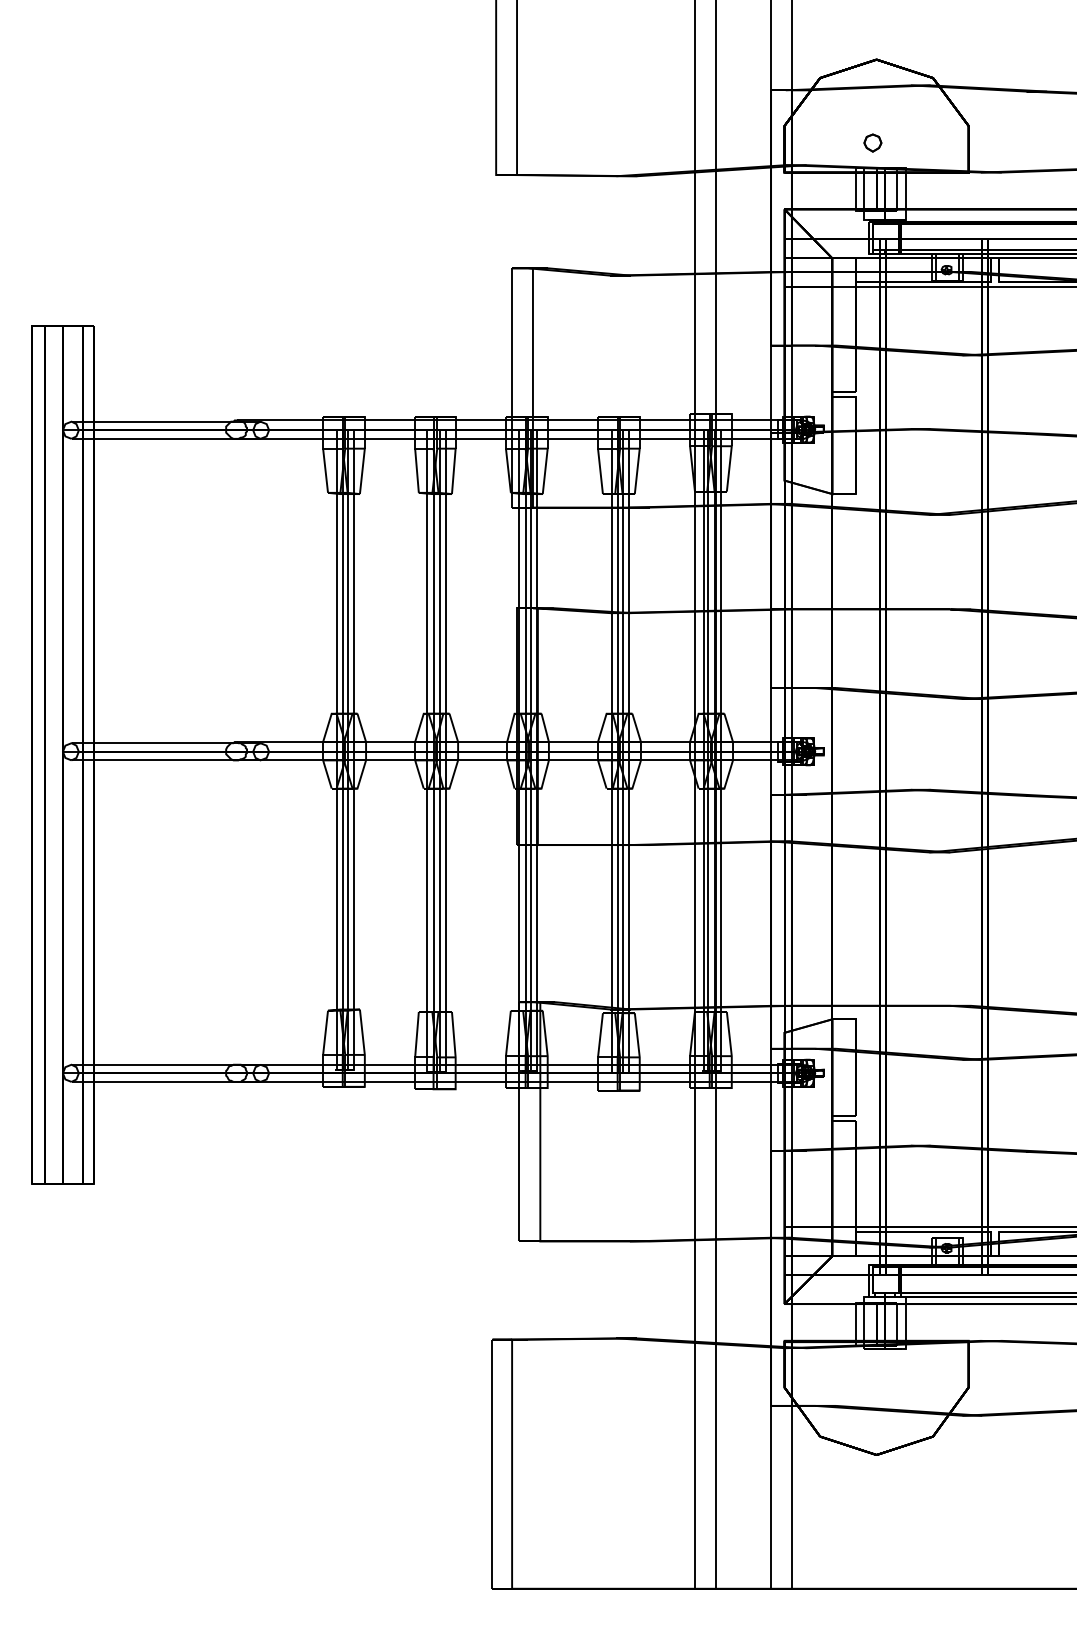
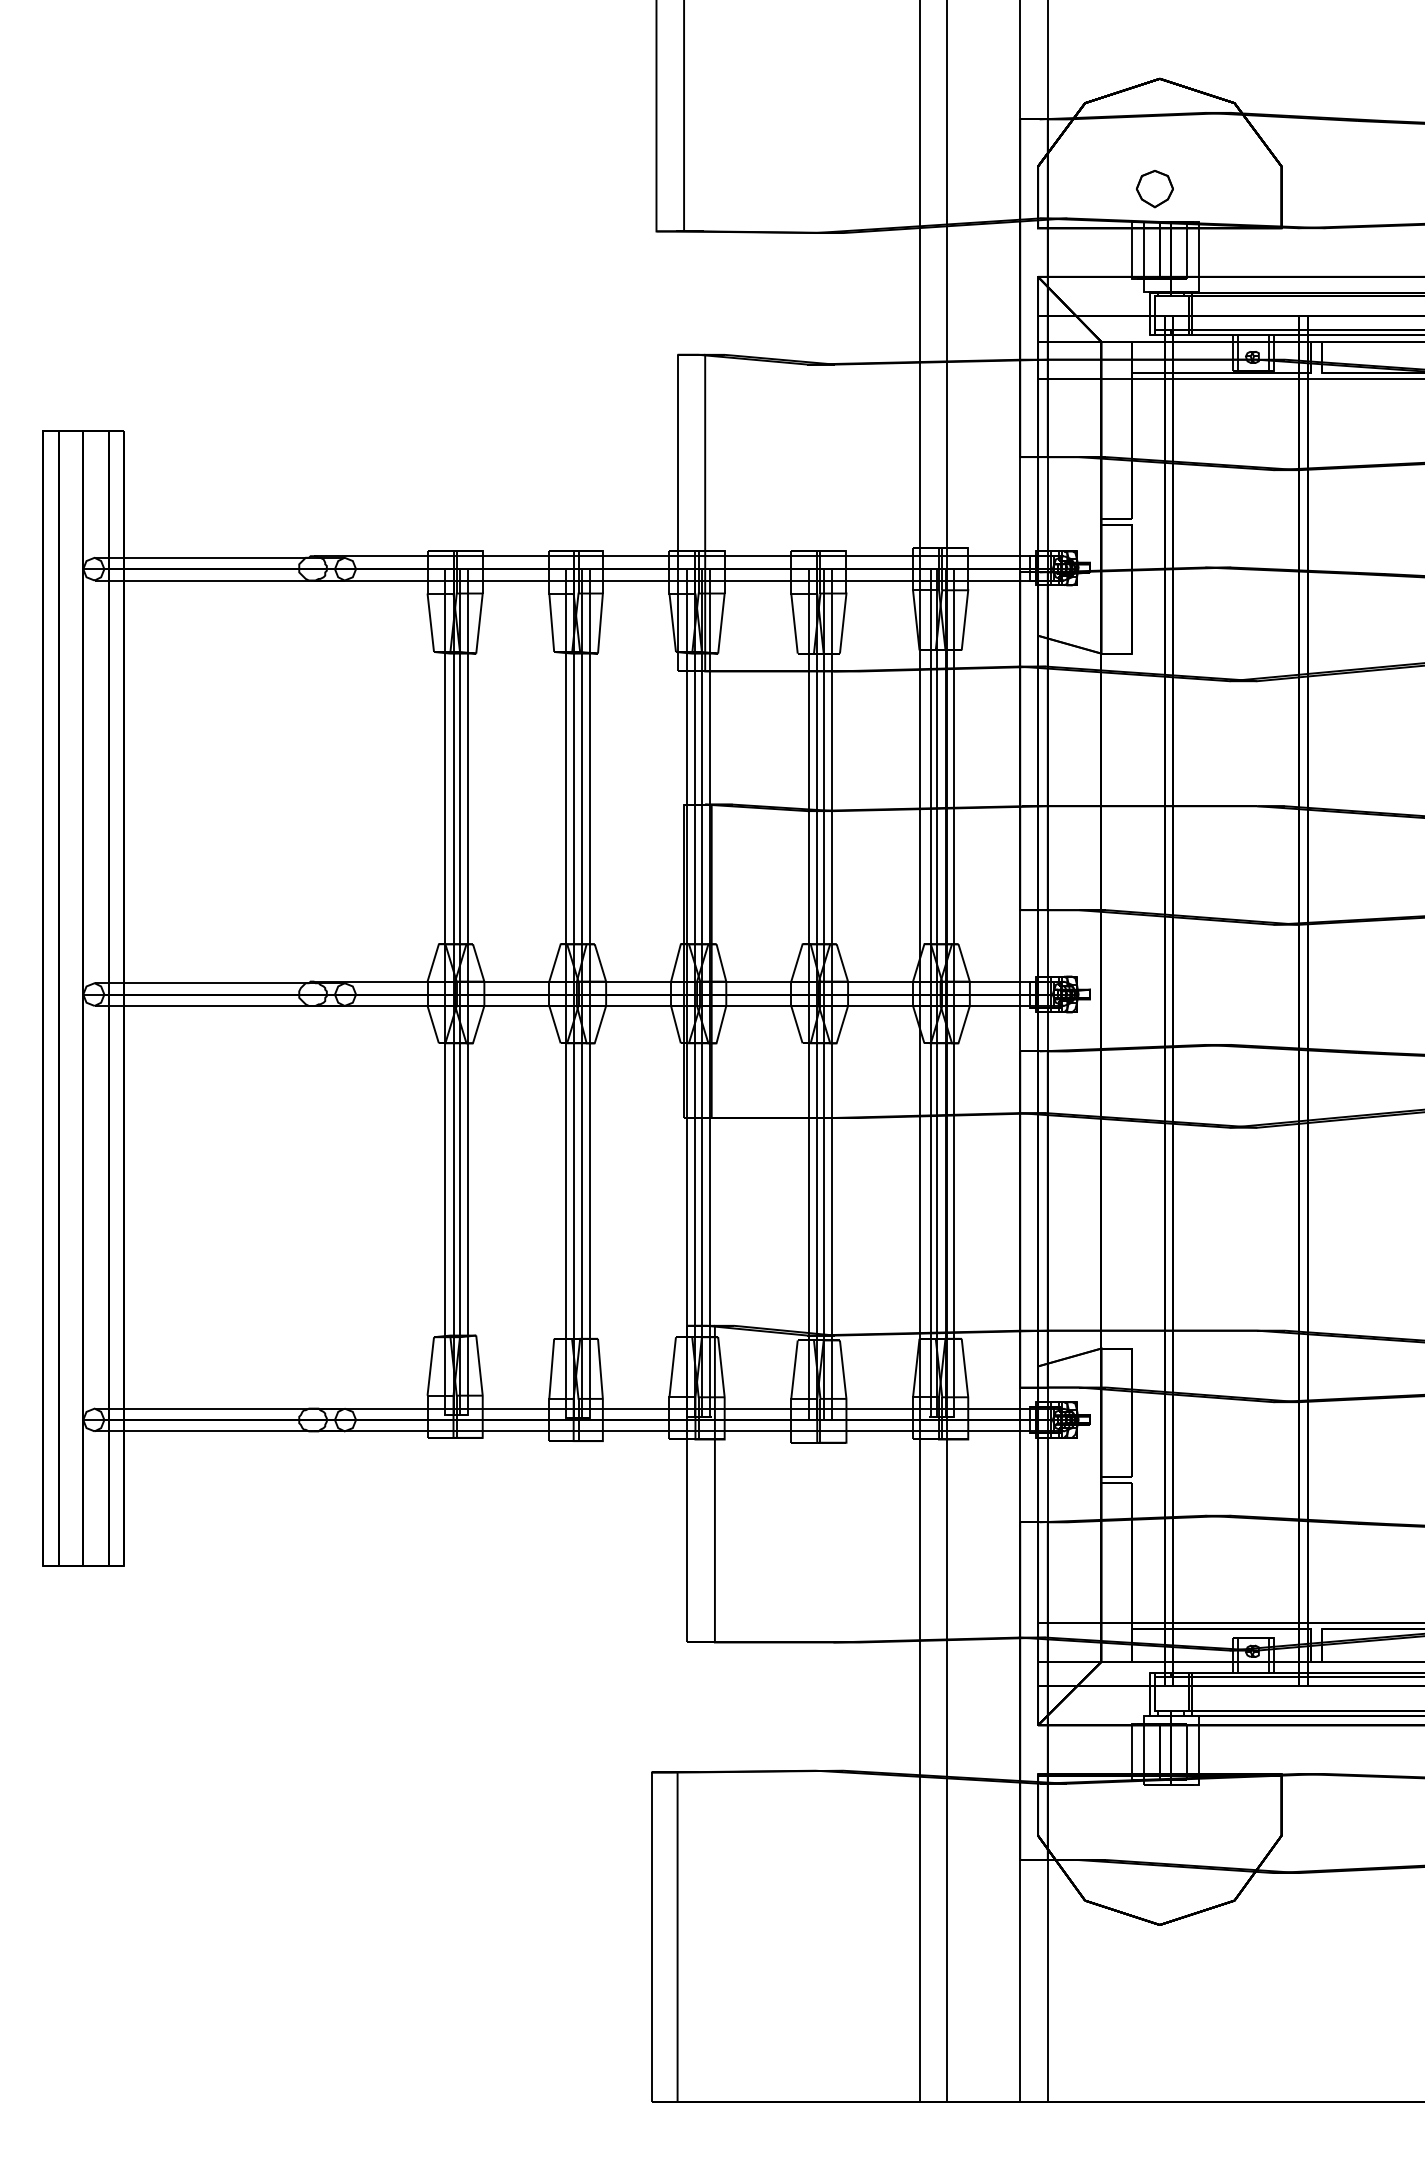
part: (872, 143) -> (1154, 189), size x1.6

